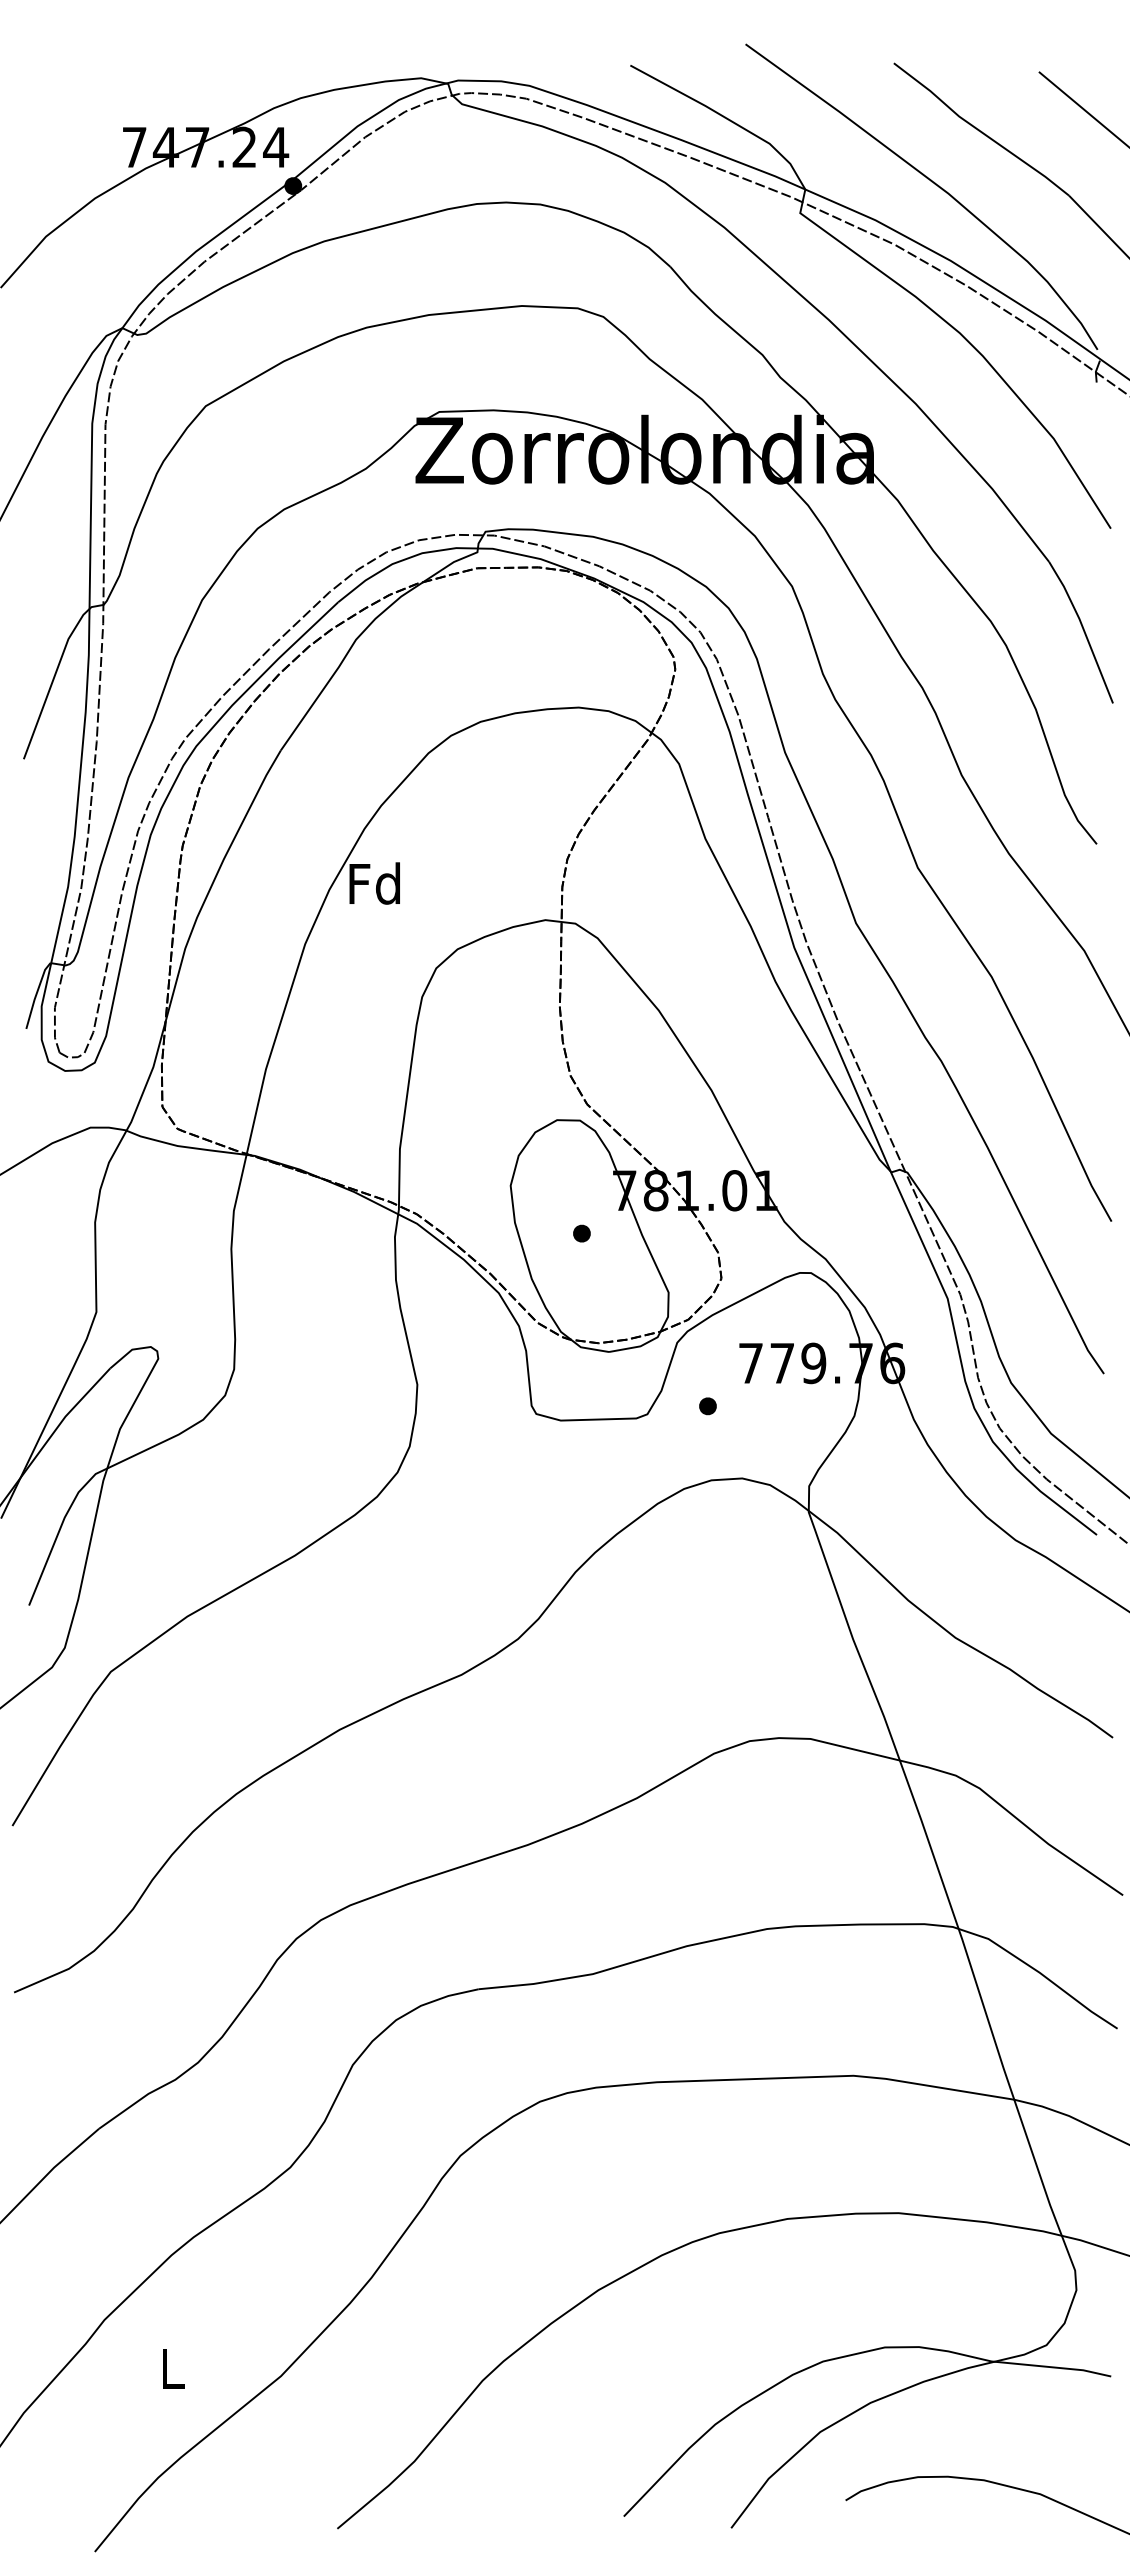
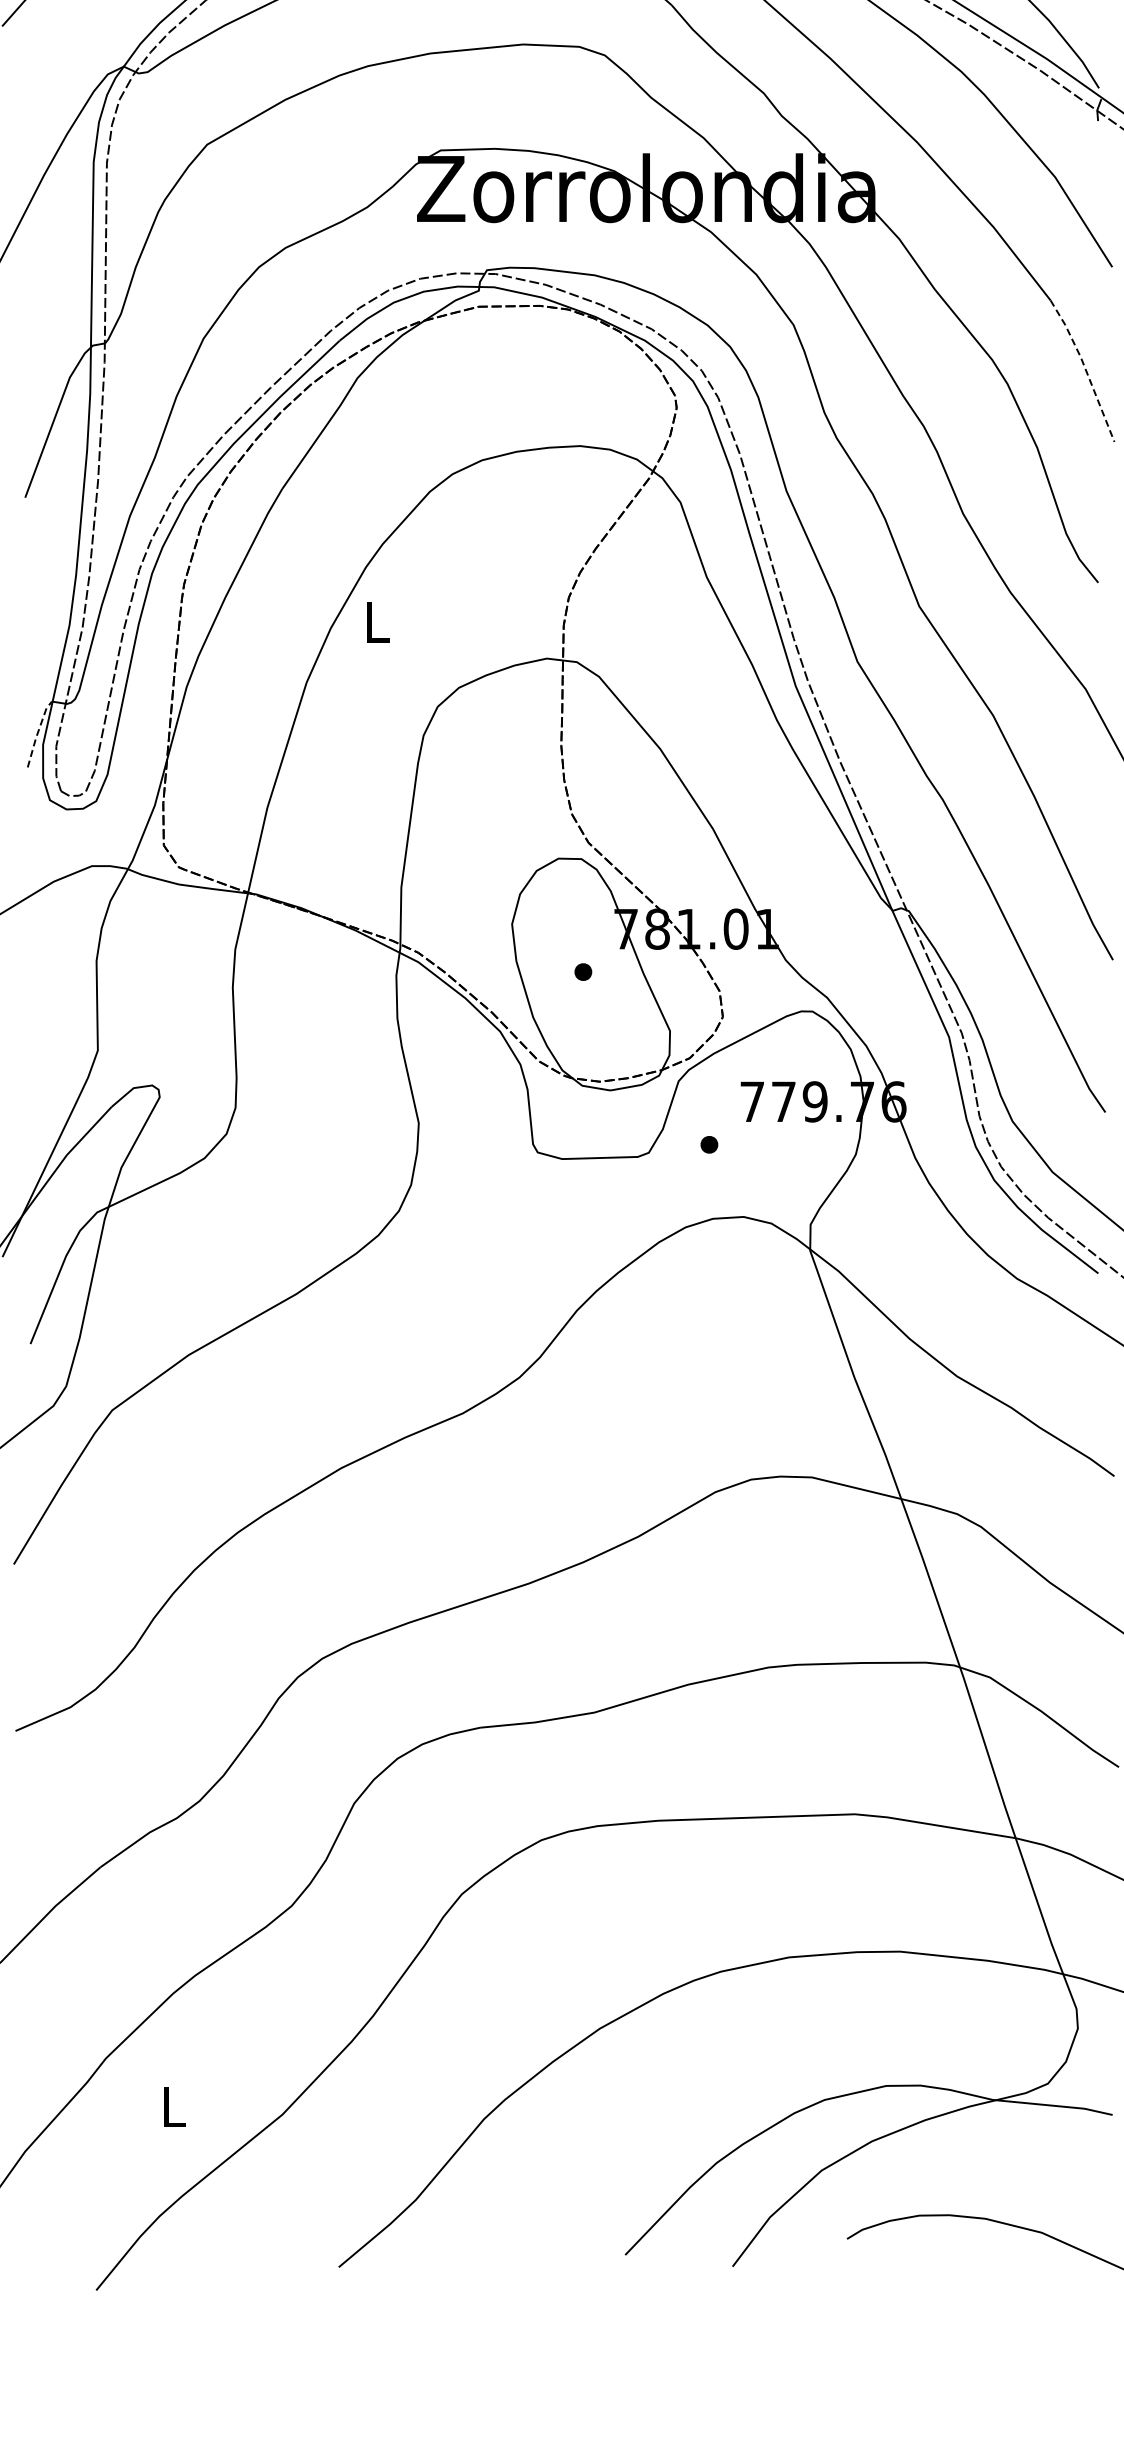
line: (1084, 630) -> (1085, 368), solid -> dashed
text: (374, 883) -> (375, 621), Fd -> L
line: (36, 995) -> (37, 733), solid -> dashed

